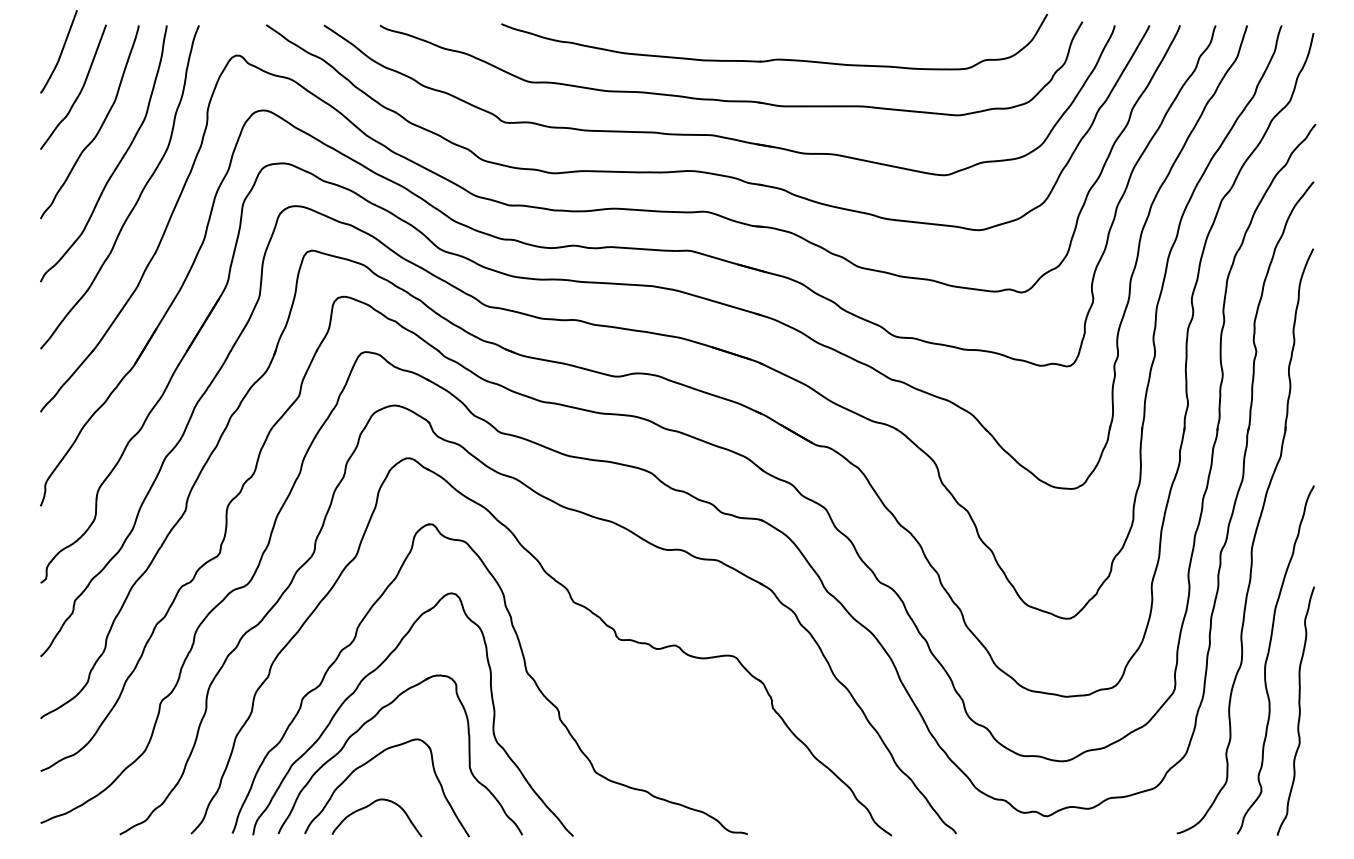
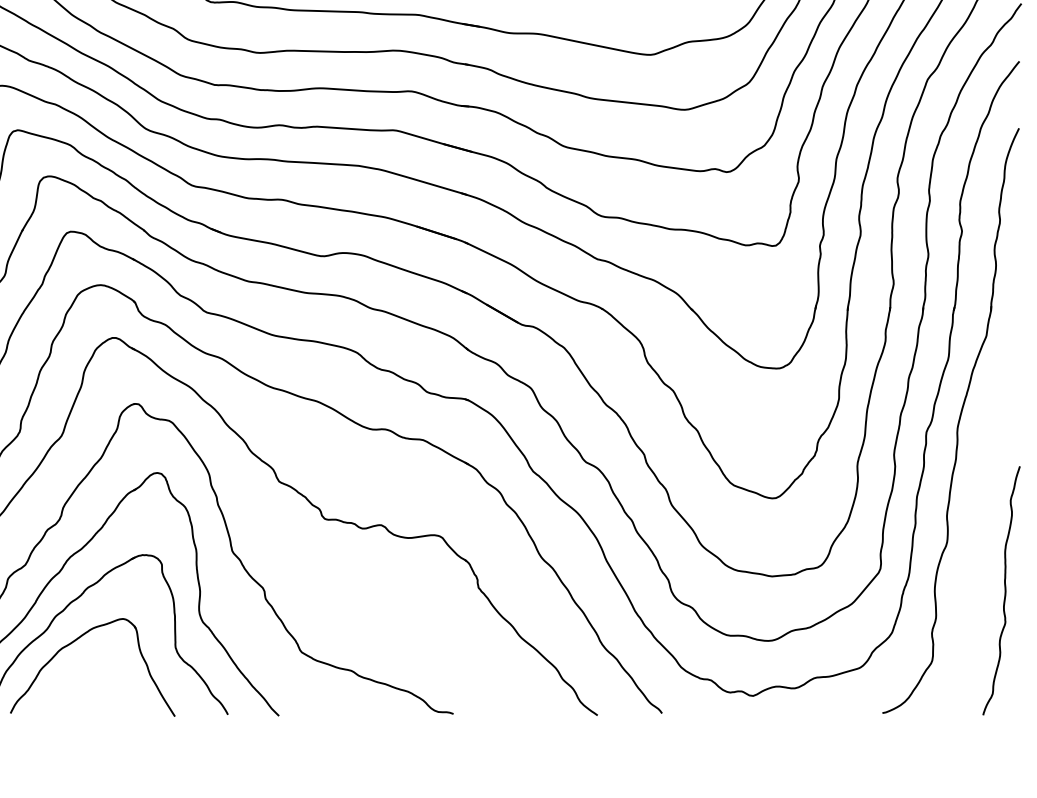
curve: (1268, 657) -> (974, 537), removed
curve: (369, 806) -> (75, 686), removed

